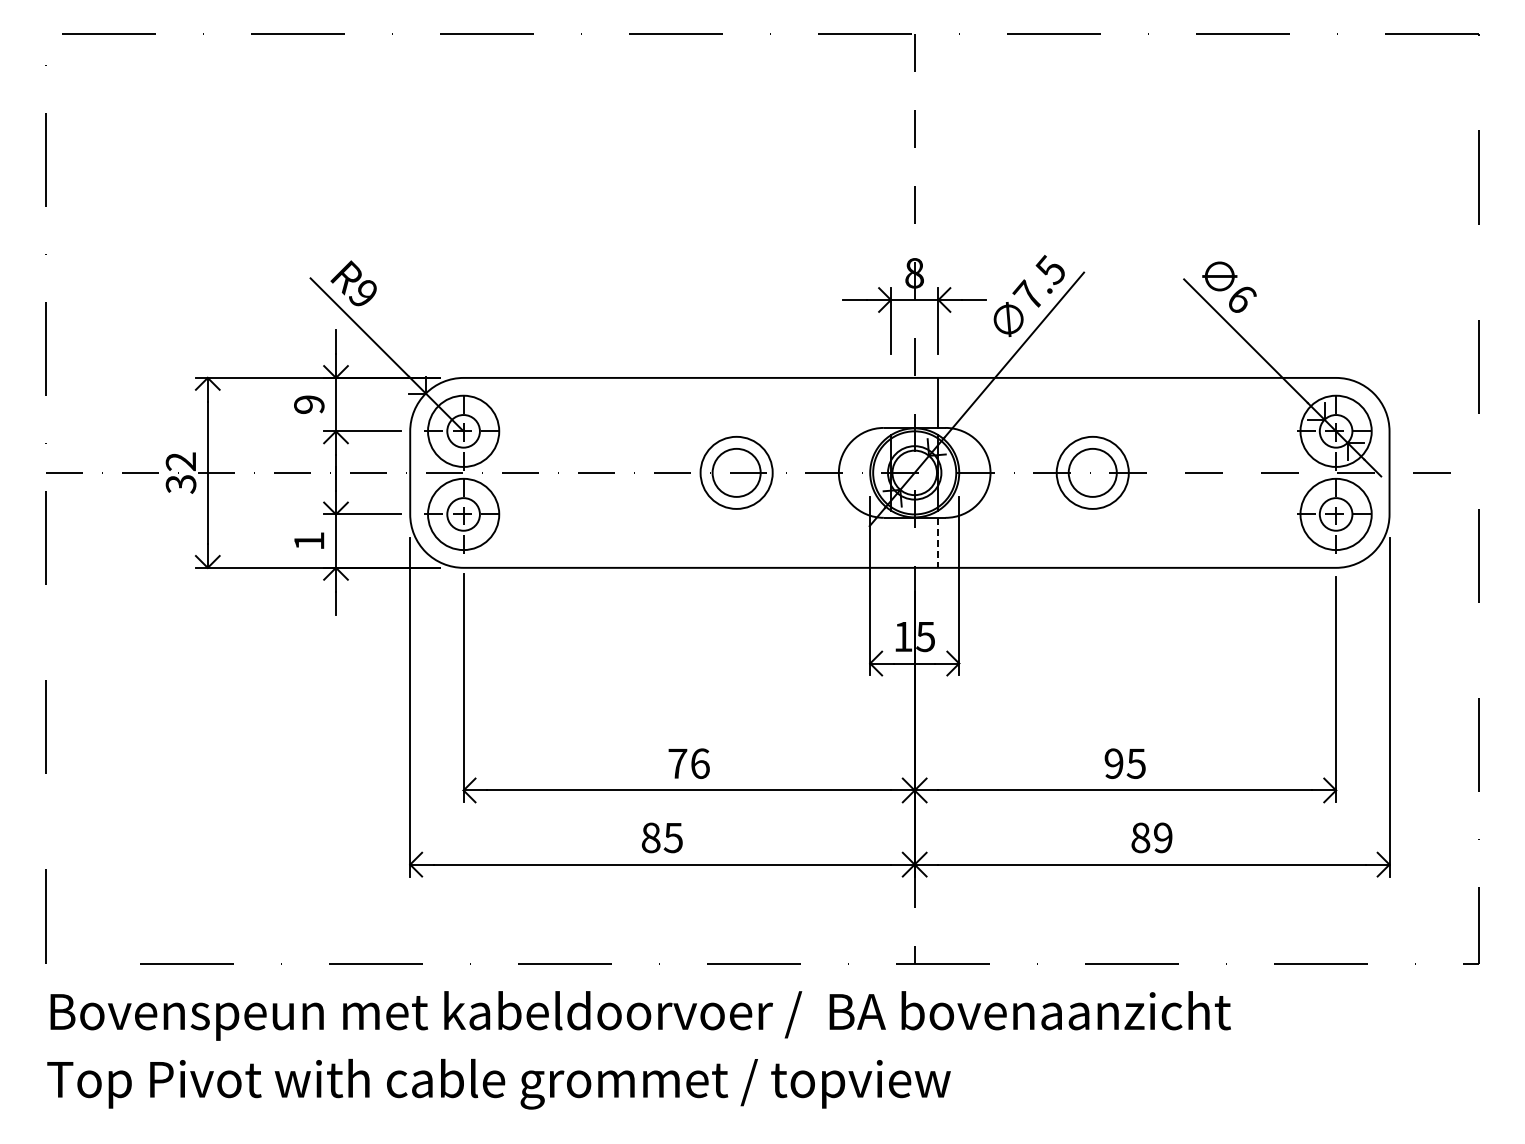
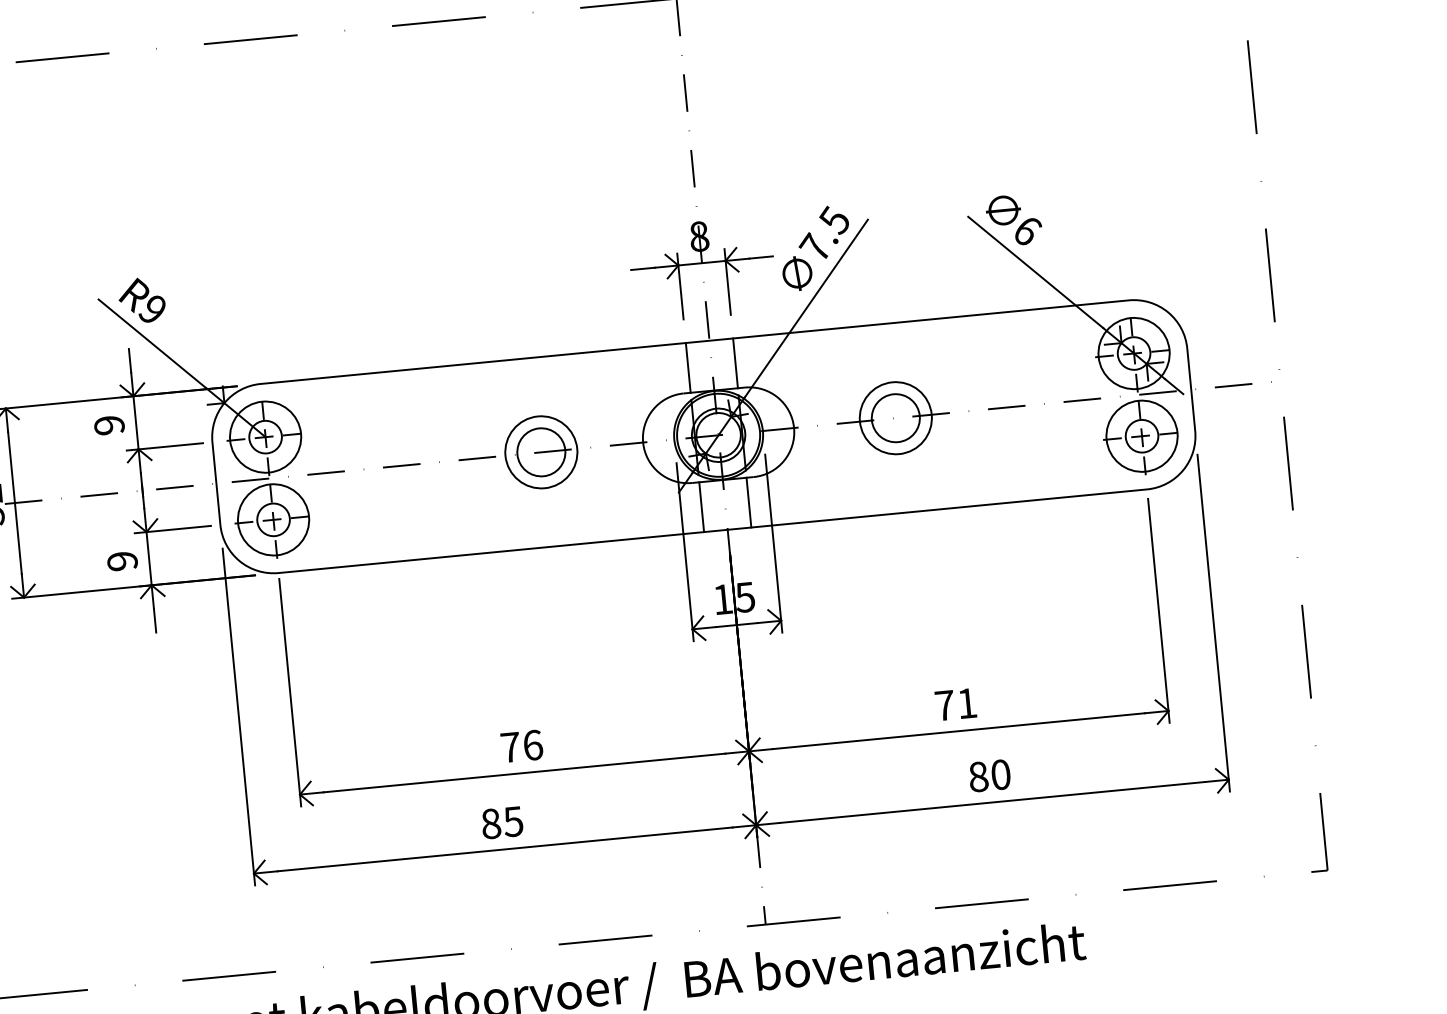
line: (890, 402) -> (687, 367), added
text: (309, 541) -> (122, 561), 1 -> 9
line: (890, 542) -> (701, 506), added
line: (938, 543) -> (749, 503), dashed -> solid
text: (1124, 763) -> (955, 704), 95 -> 71
text: (1163, 837) -> (1001, 774), 89 -> 80

